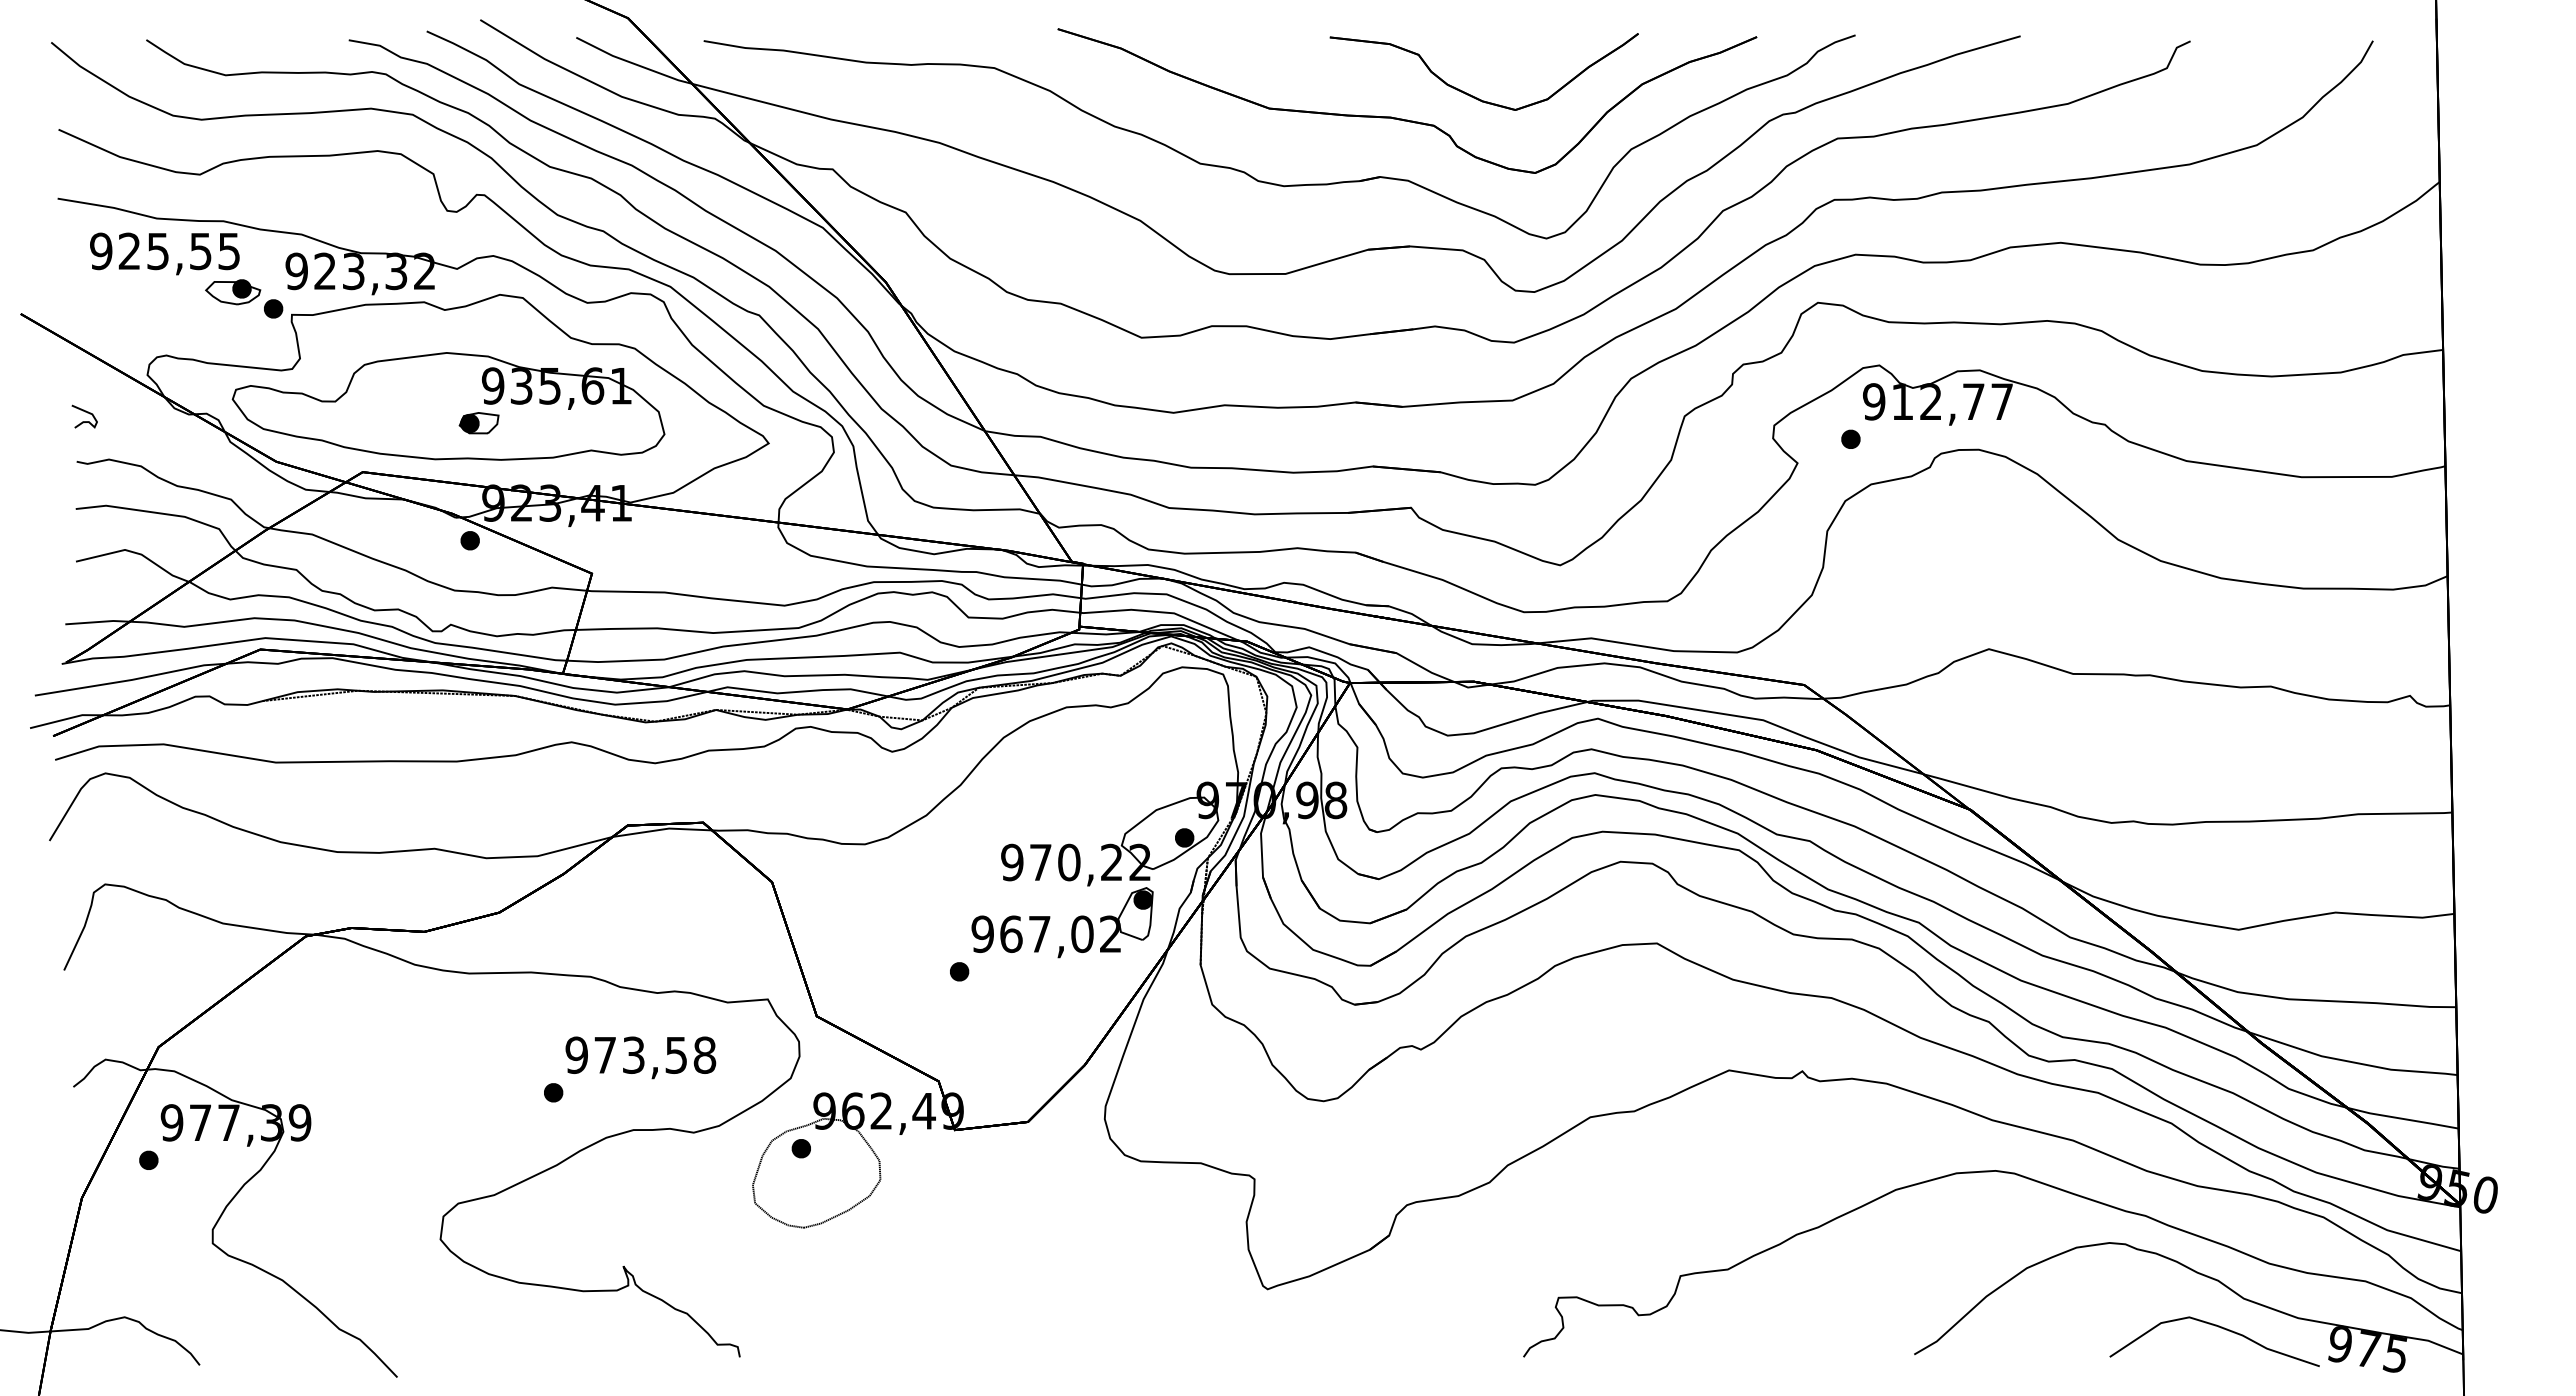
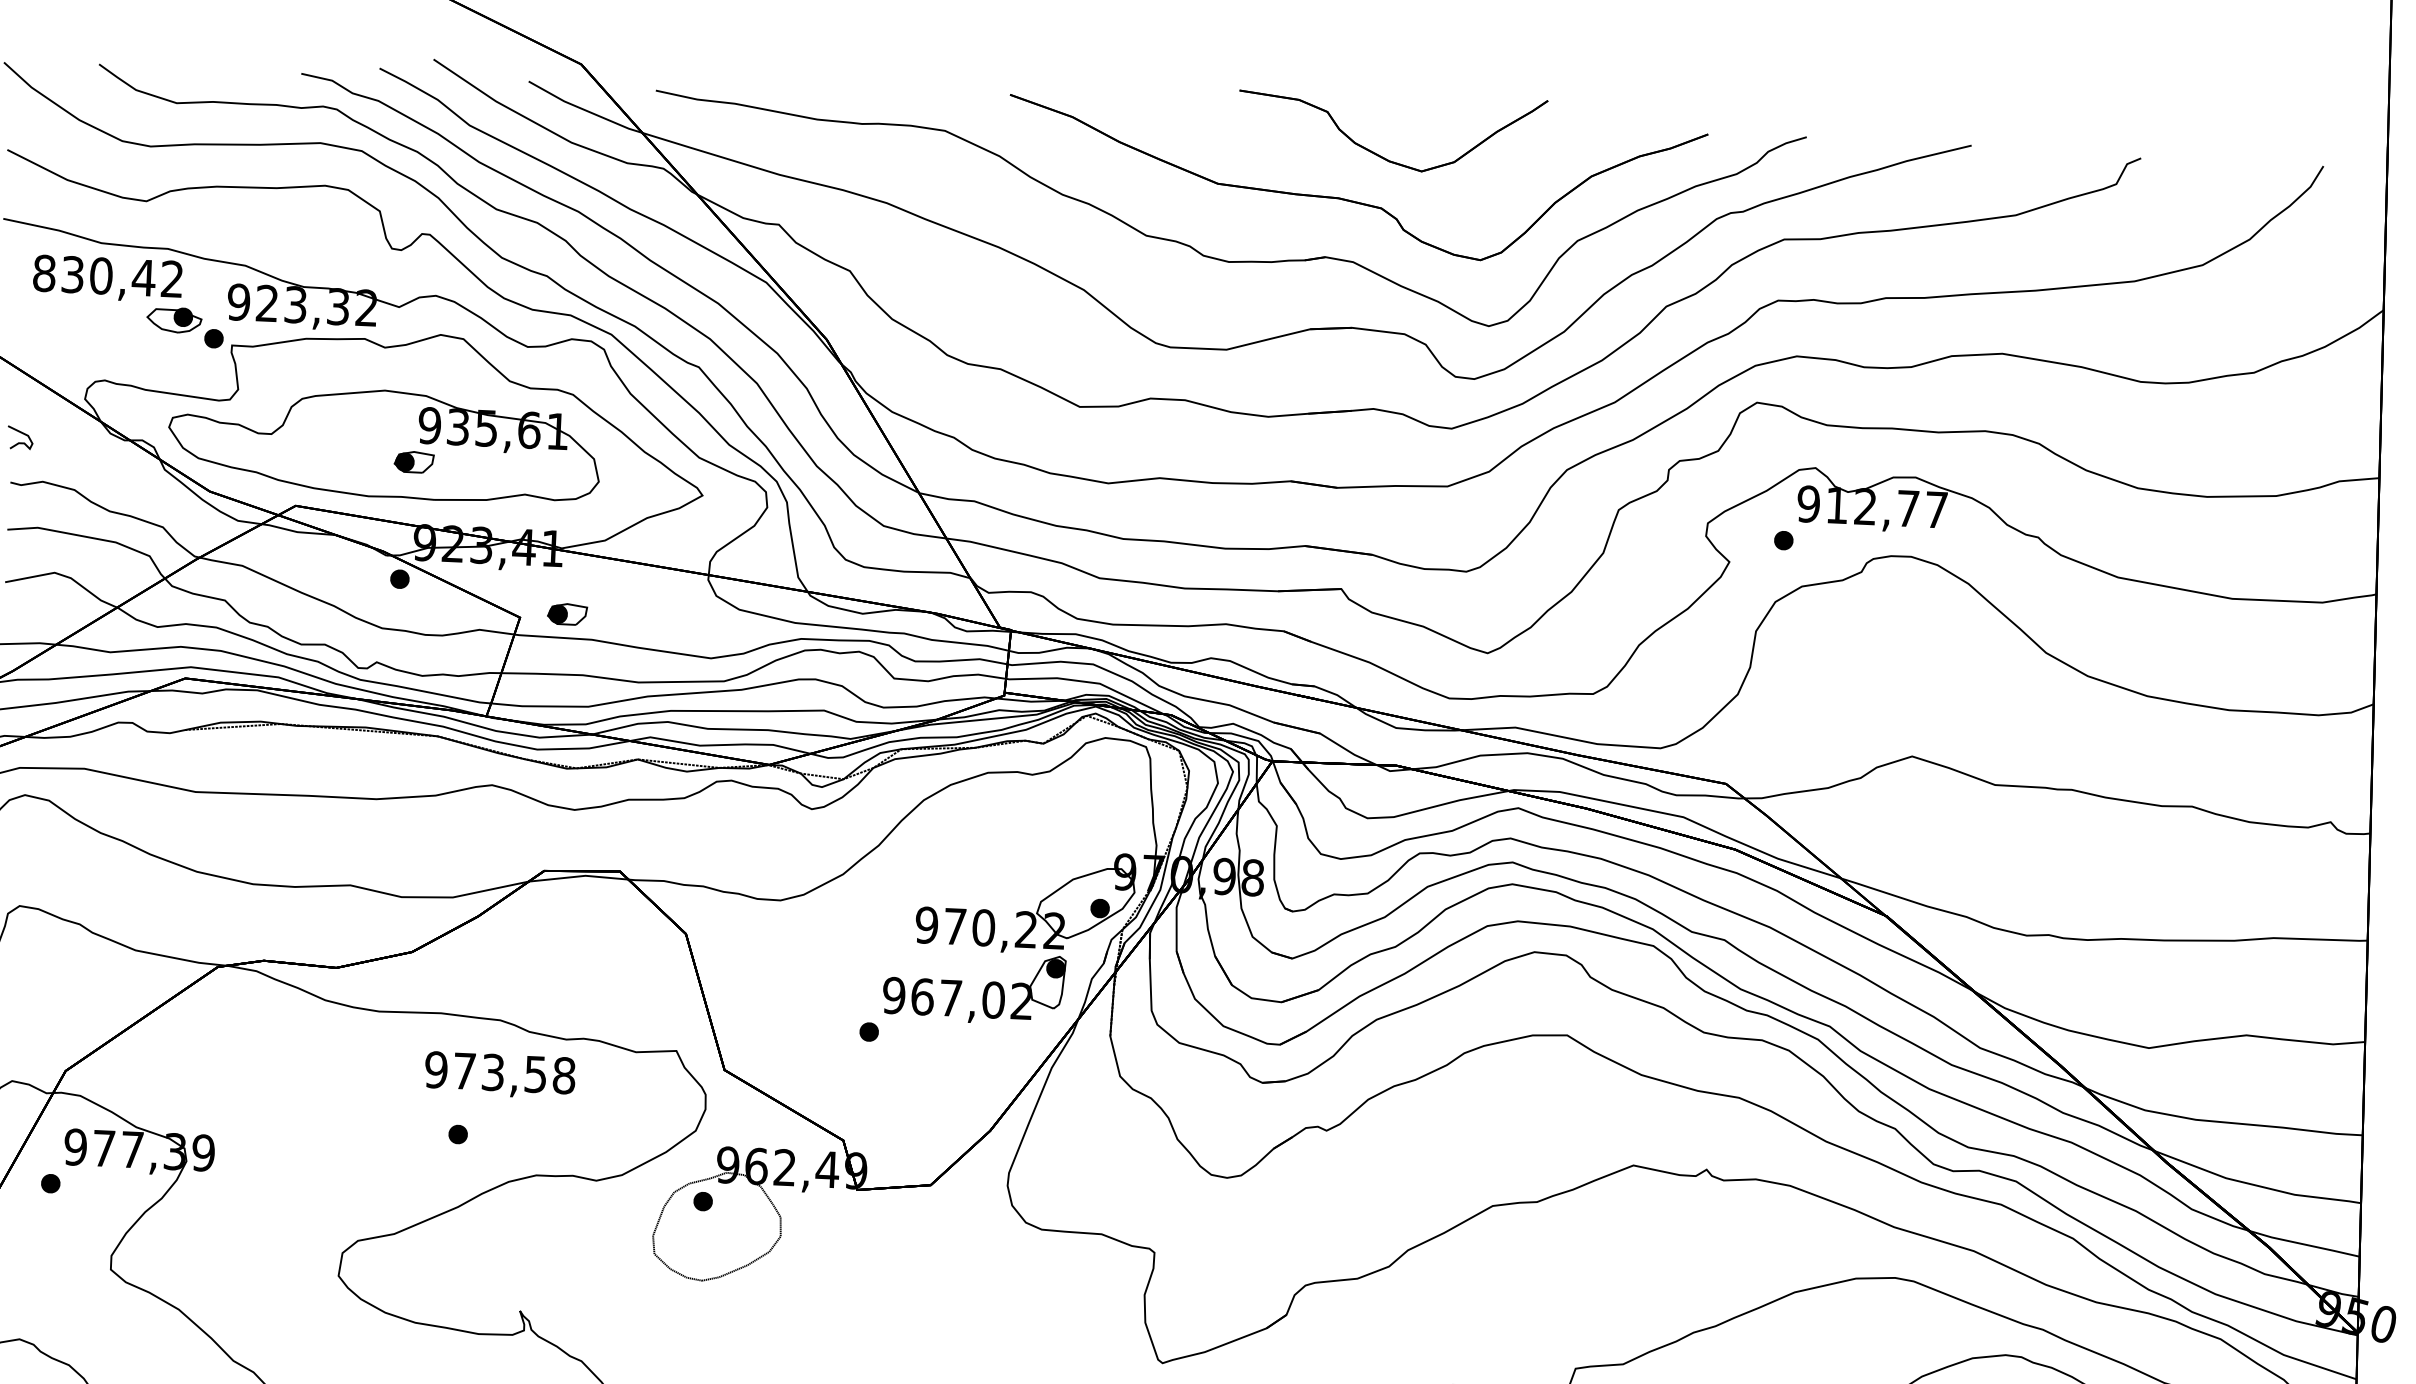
part: (1473, 95) -> (1380, 155), moved
text: (164, 251) -> (107, 276), 925,55 -> 830,42
part: (638, 568) -> (566, 614), added
text: (640, 1057) -> (499, 1075), moved

